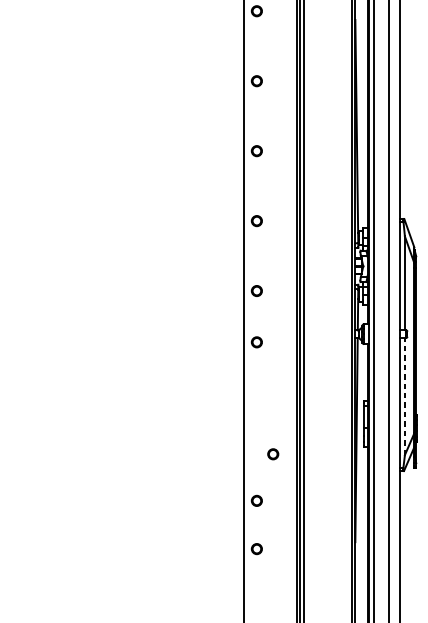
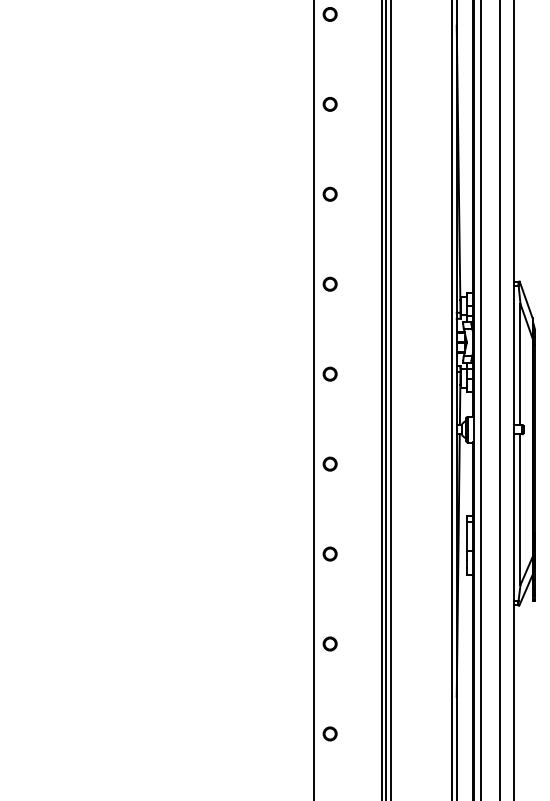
circle: (256, 341) -> (329, 463), moved
line: (404, 396) -> (520, 509), dashed -> solid
circle: (272, 453) -> (329, 553), moved
circle: (256, 548) -> (329, 733), moved

